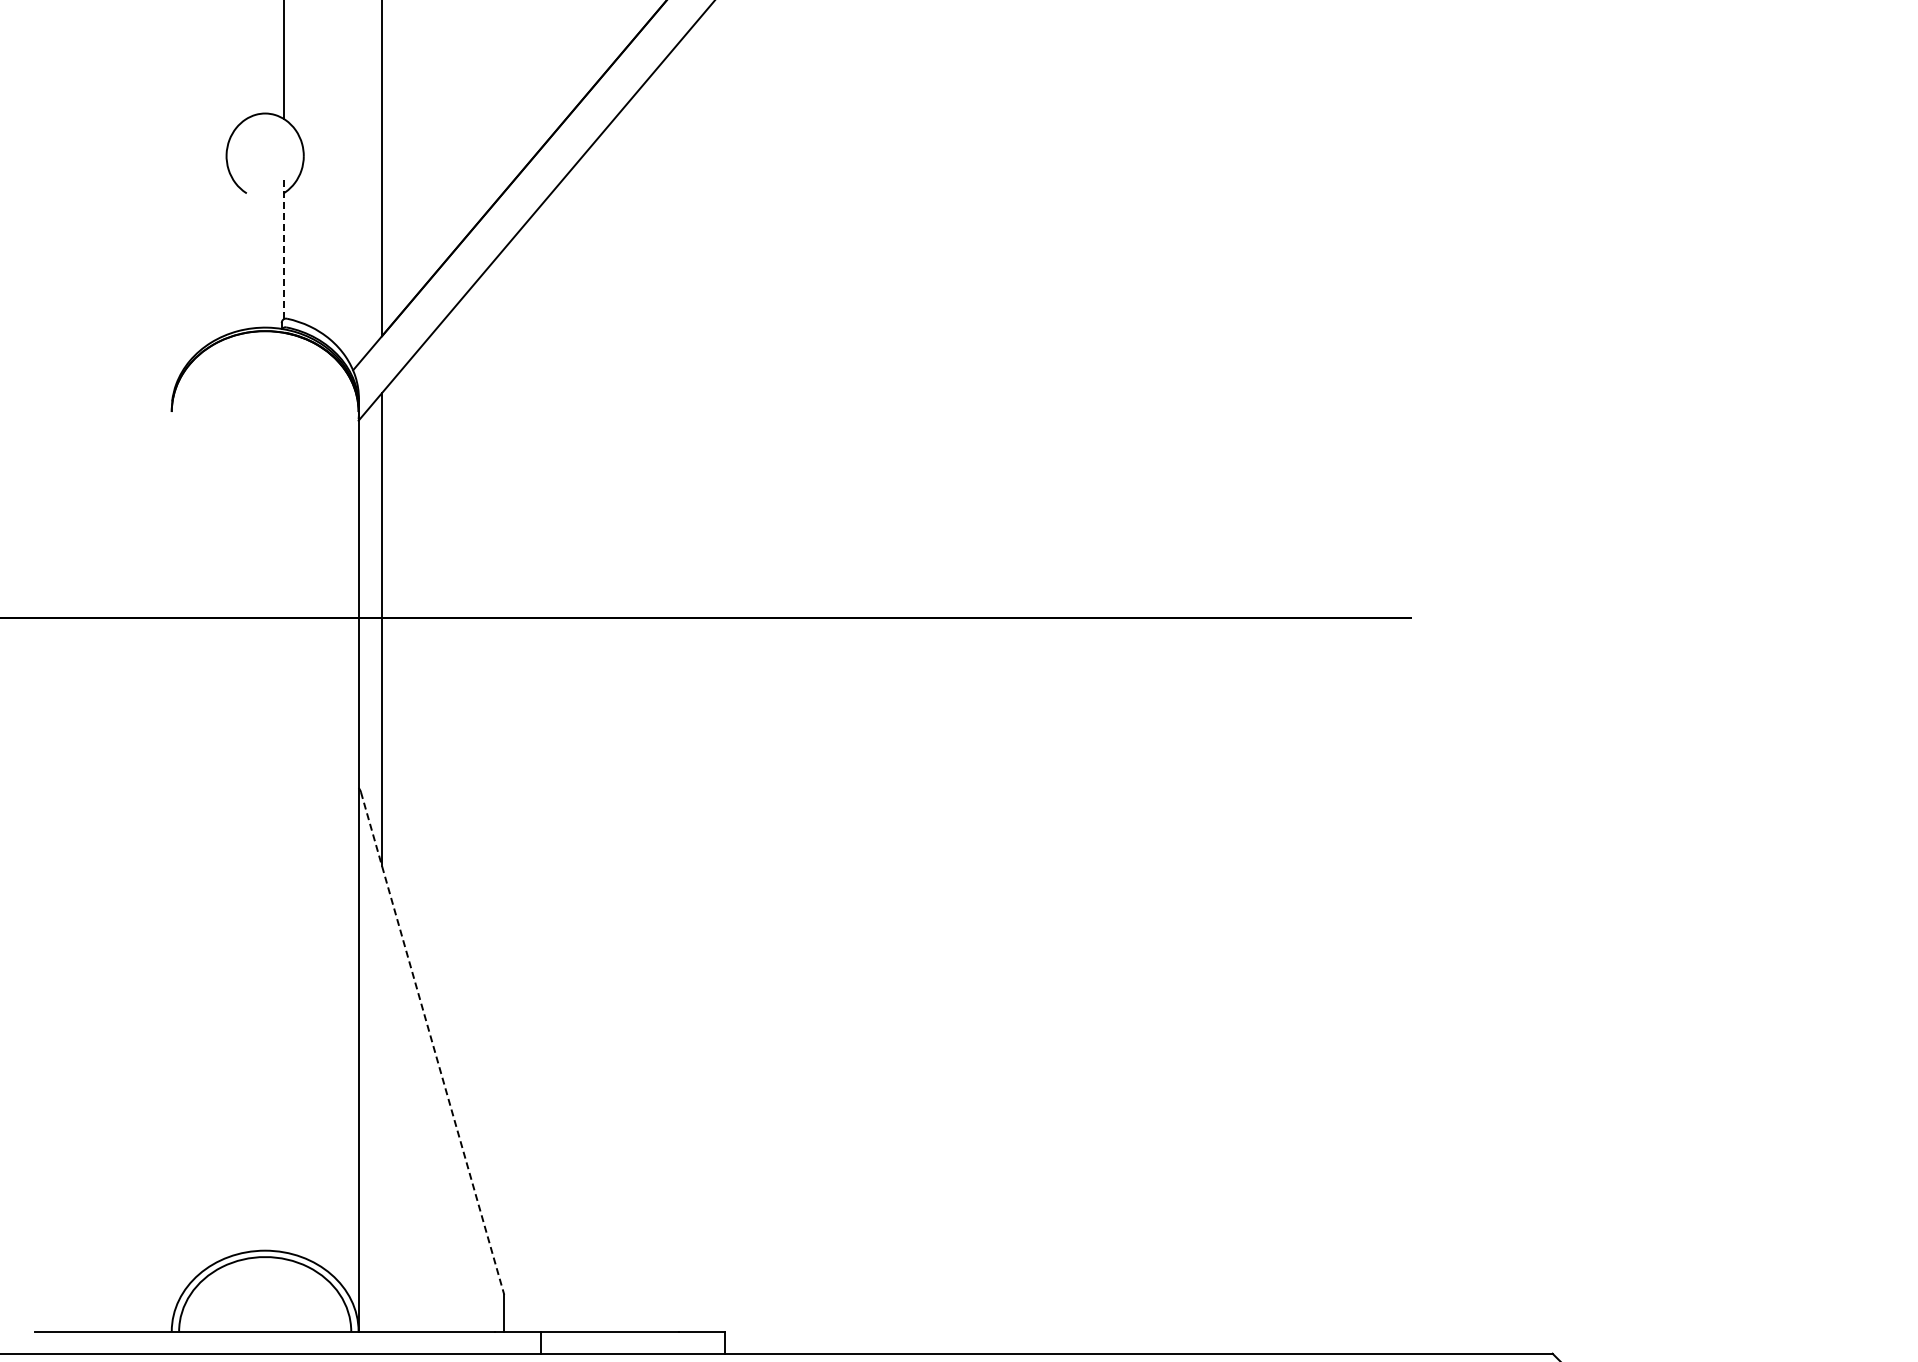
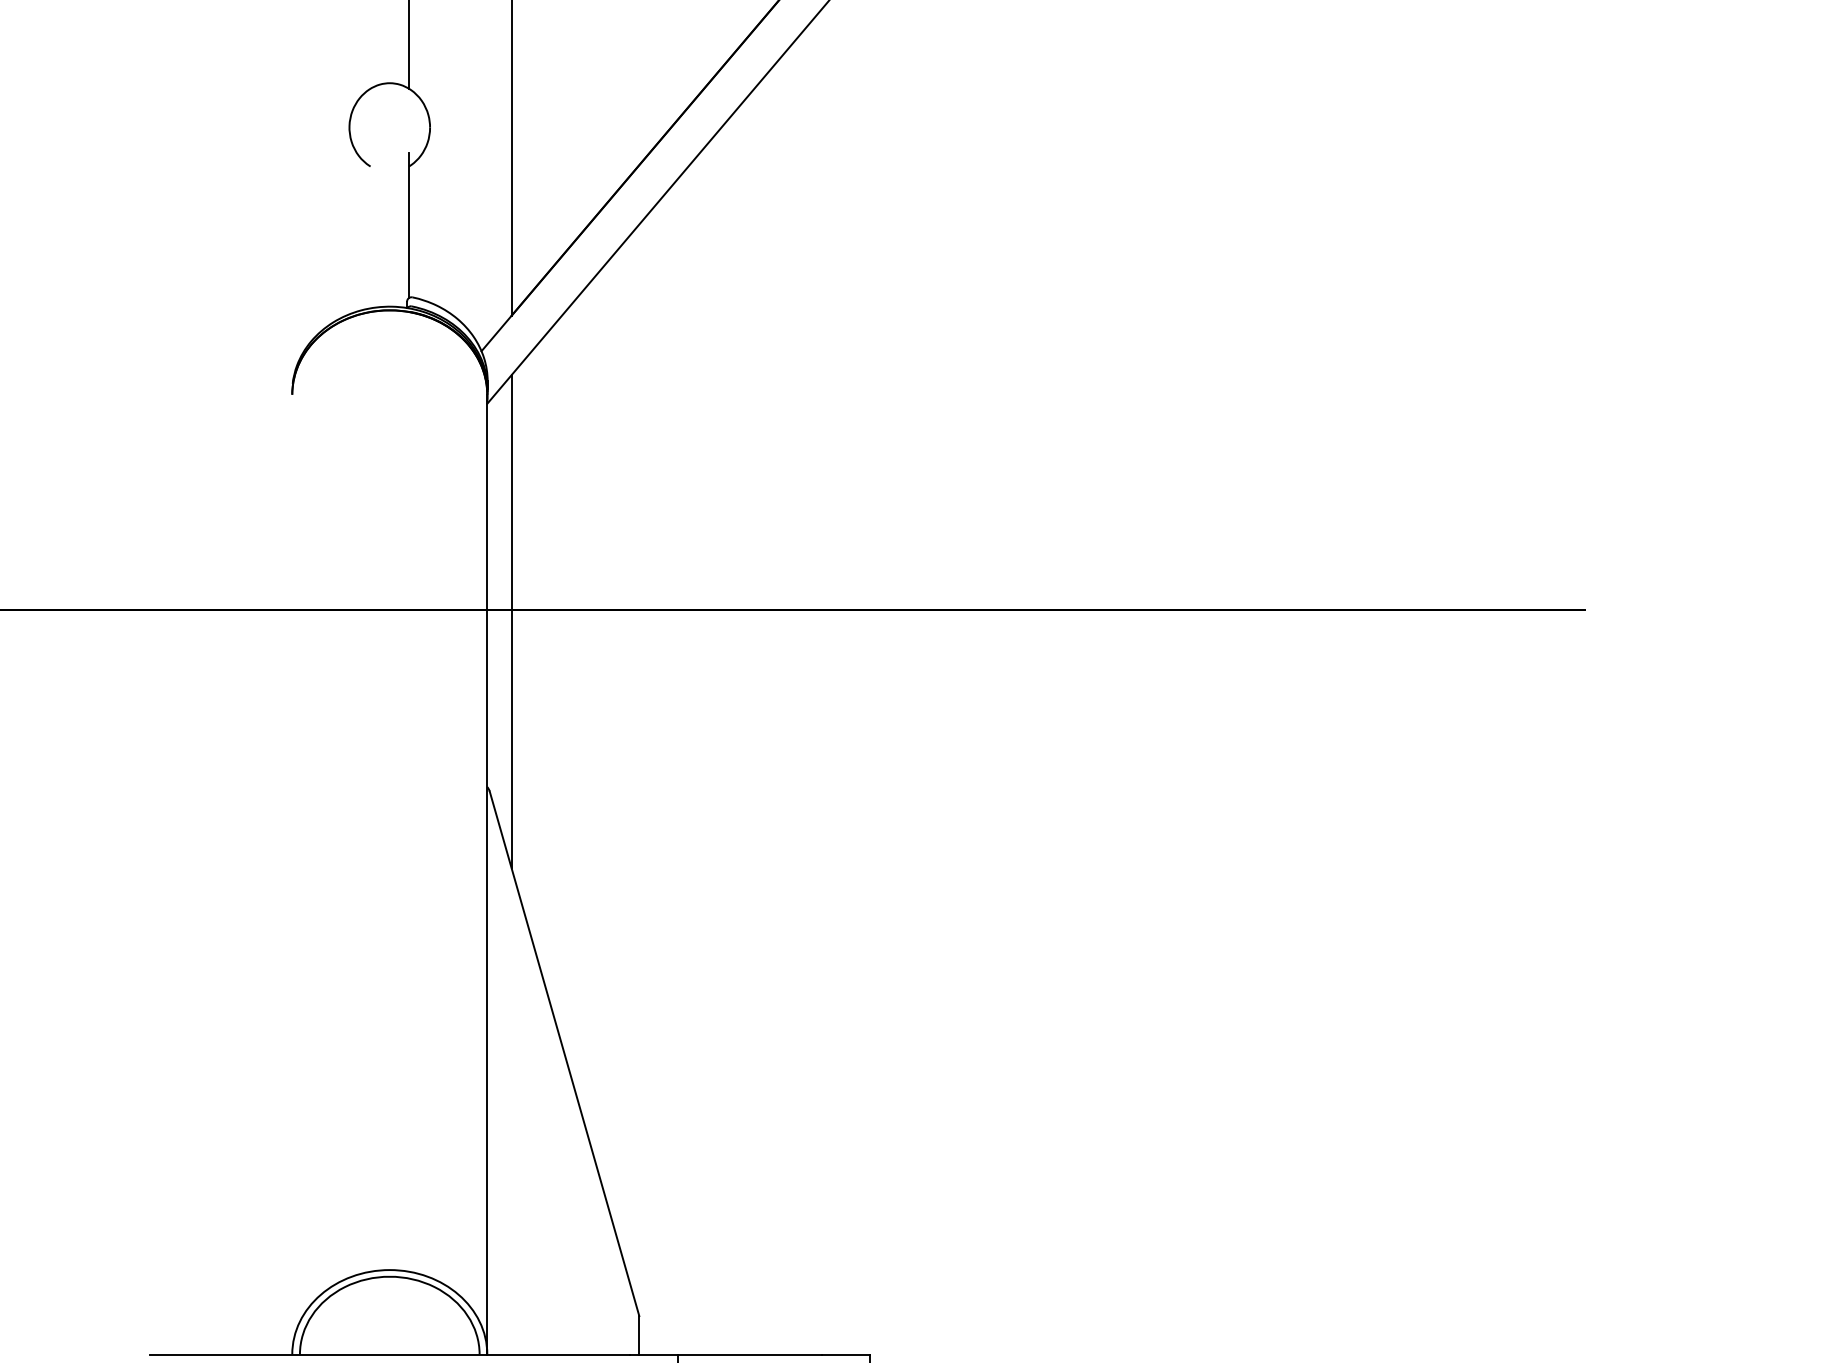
line: (283, 249) -> (408, 225), dashed -> solid
line: (432, 1043) -> (564, 1053), dashed -> solid

